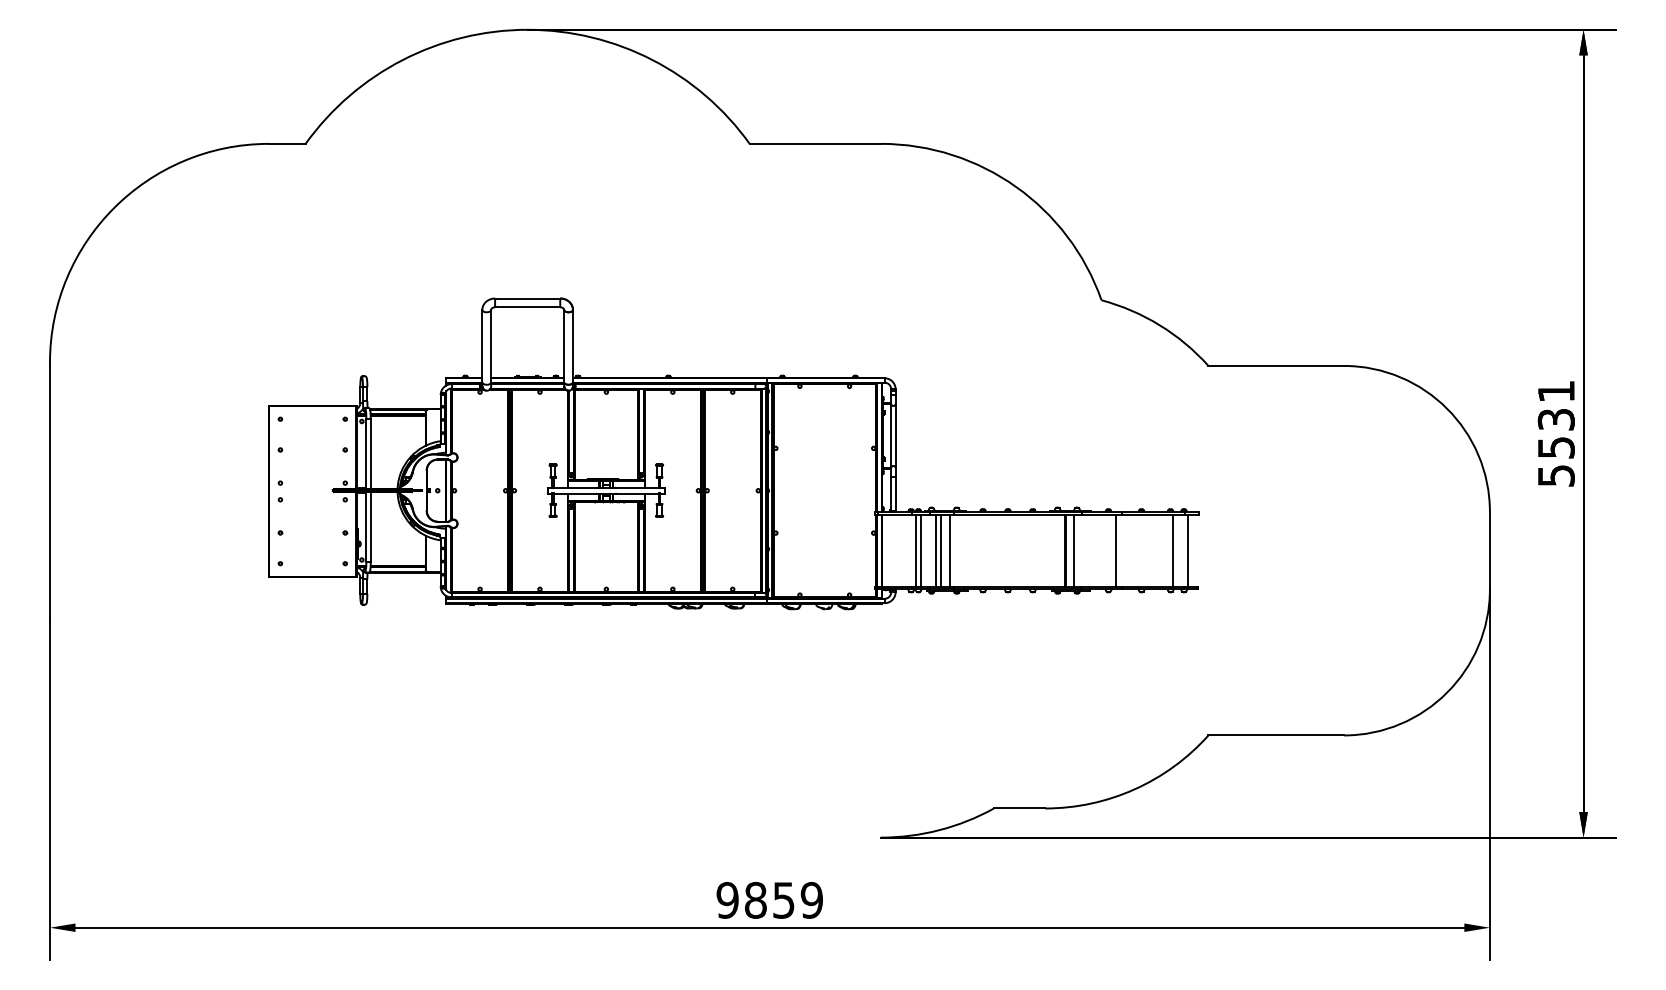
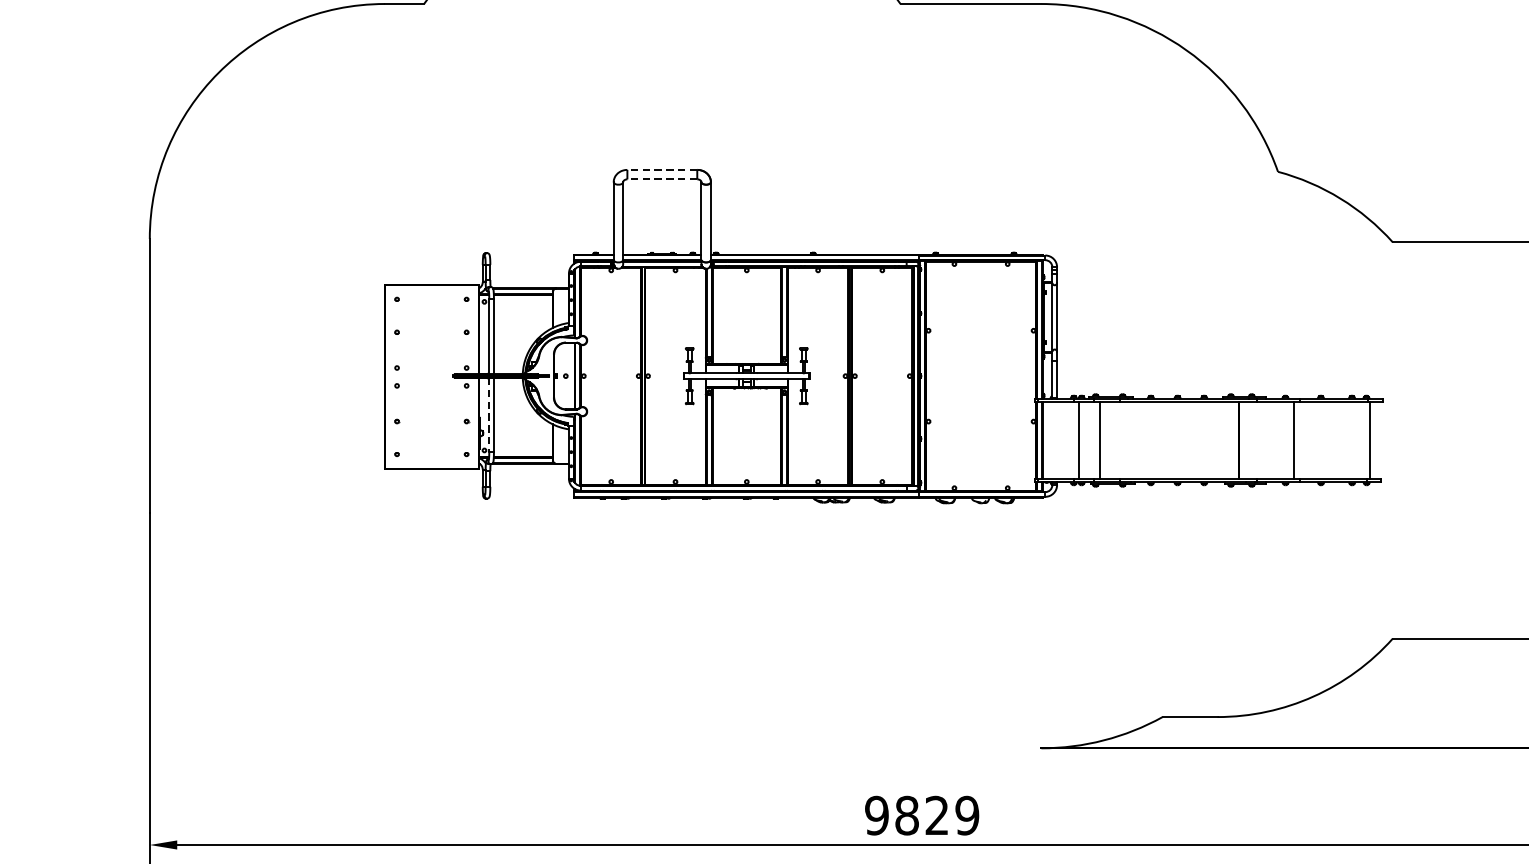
line: (527, 298) -> (662, 169), solid -> dashed
line: (527, 307) -> (662, 179), solid -> dashed
line: (366, 527) -> (489, 415), solid -> dashed
line: (920, 550) -> (1083, 440), removed
line: (941, 550) -> (1106, 440), removed
line: (949, 550) -> (1114, 440), removed
line: (1074, 550) -> (1249, 440), removed
line: (1173, 550) -> (1355, 440), removed
text: (783, 899) -> (936, 814), 9859 -> 9829

